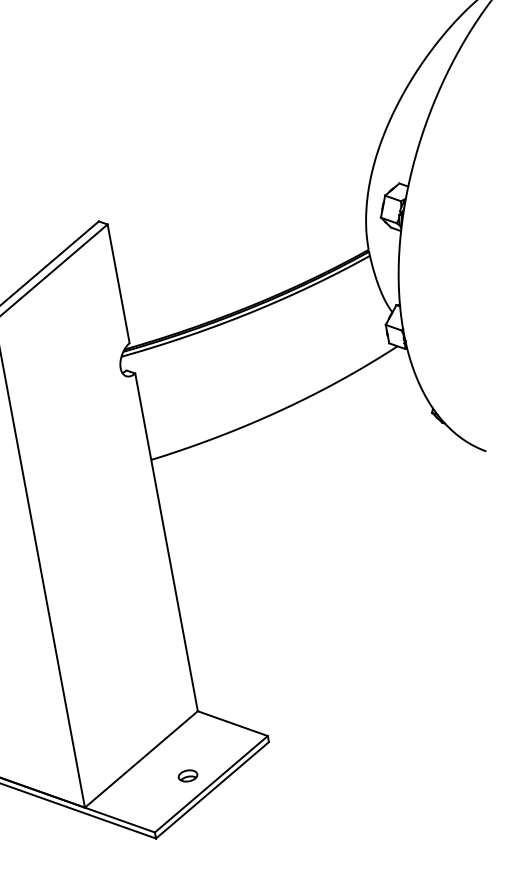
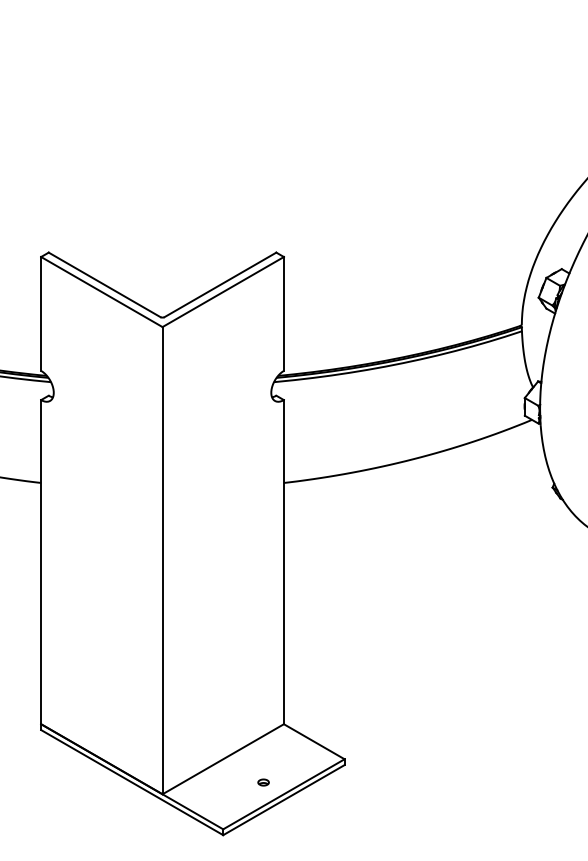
part: (187, 775) -> (263, 782), size x0.6

